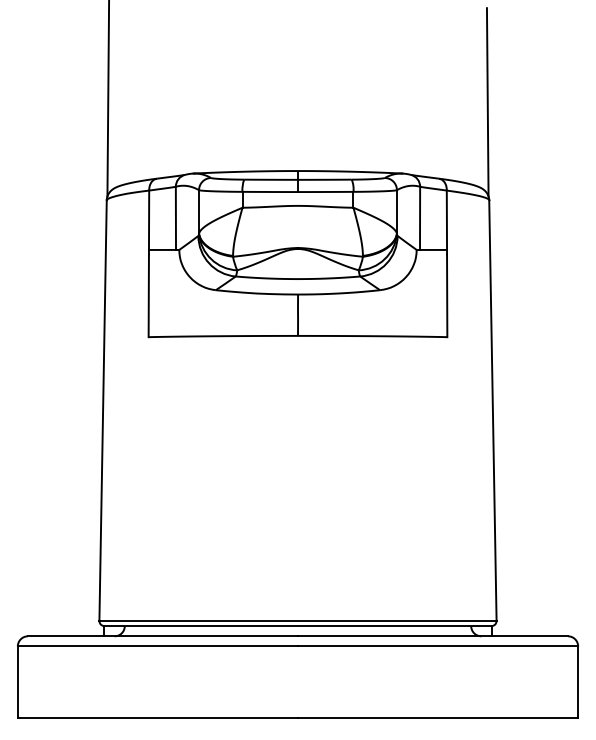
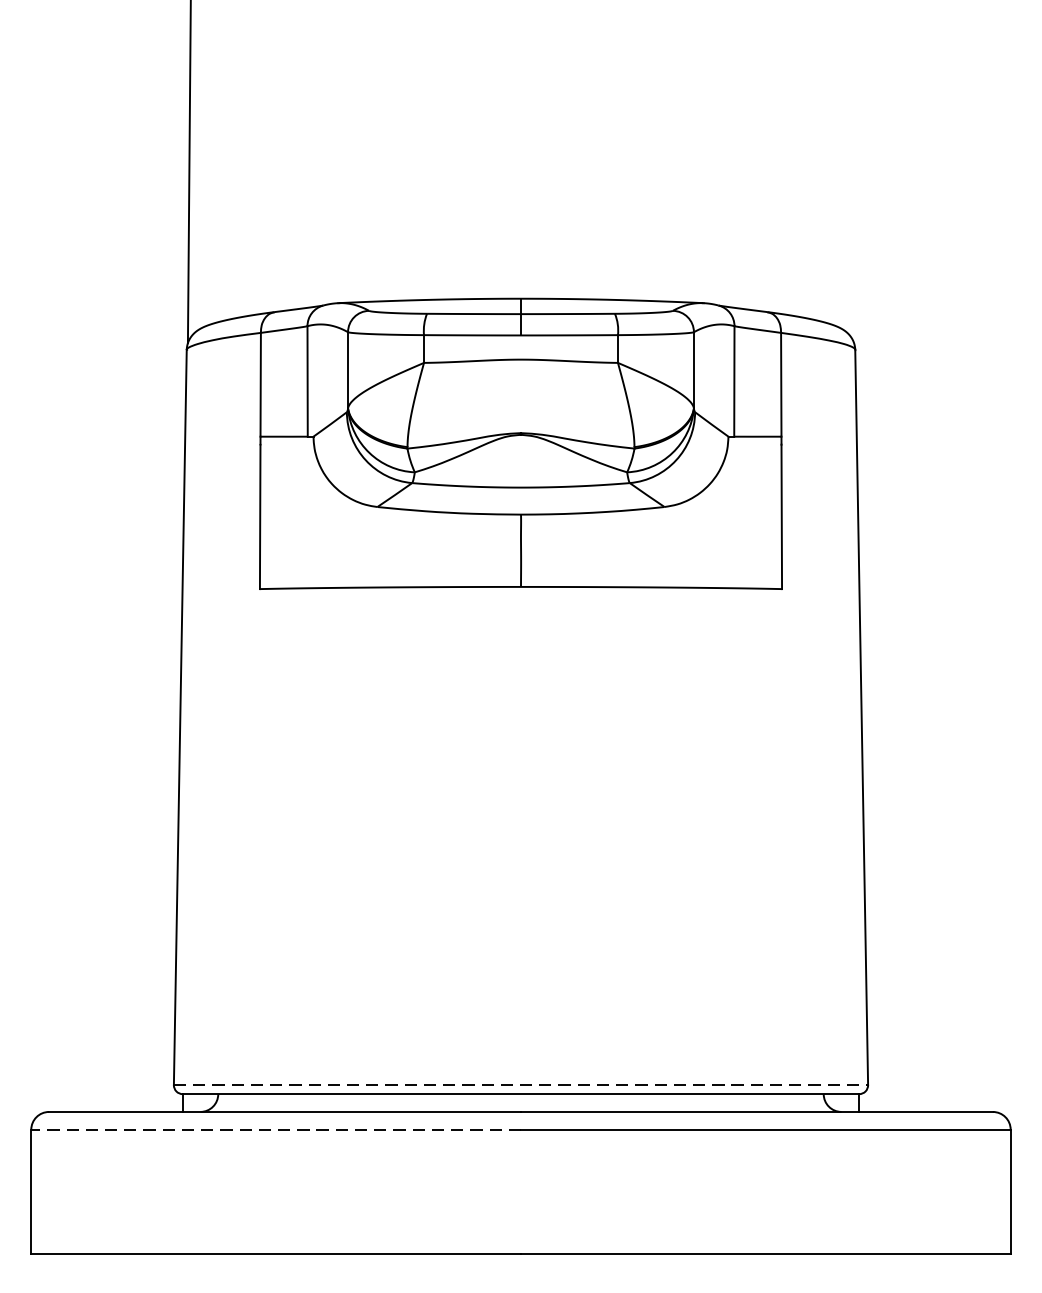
line: (487, 102) -> (852, 178), removed
line: (298, 620) -> (521, 1084), solid -> dashed
line: (157, 646) -> (275, 1129), solid -> dashed

